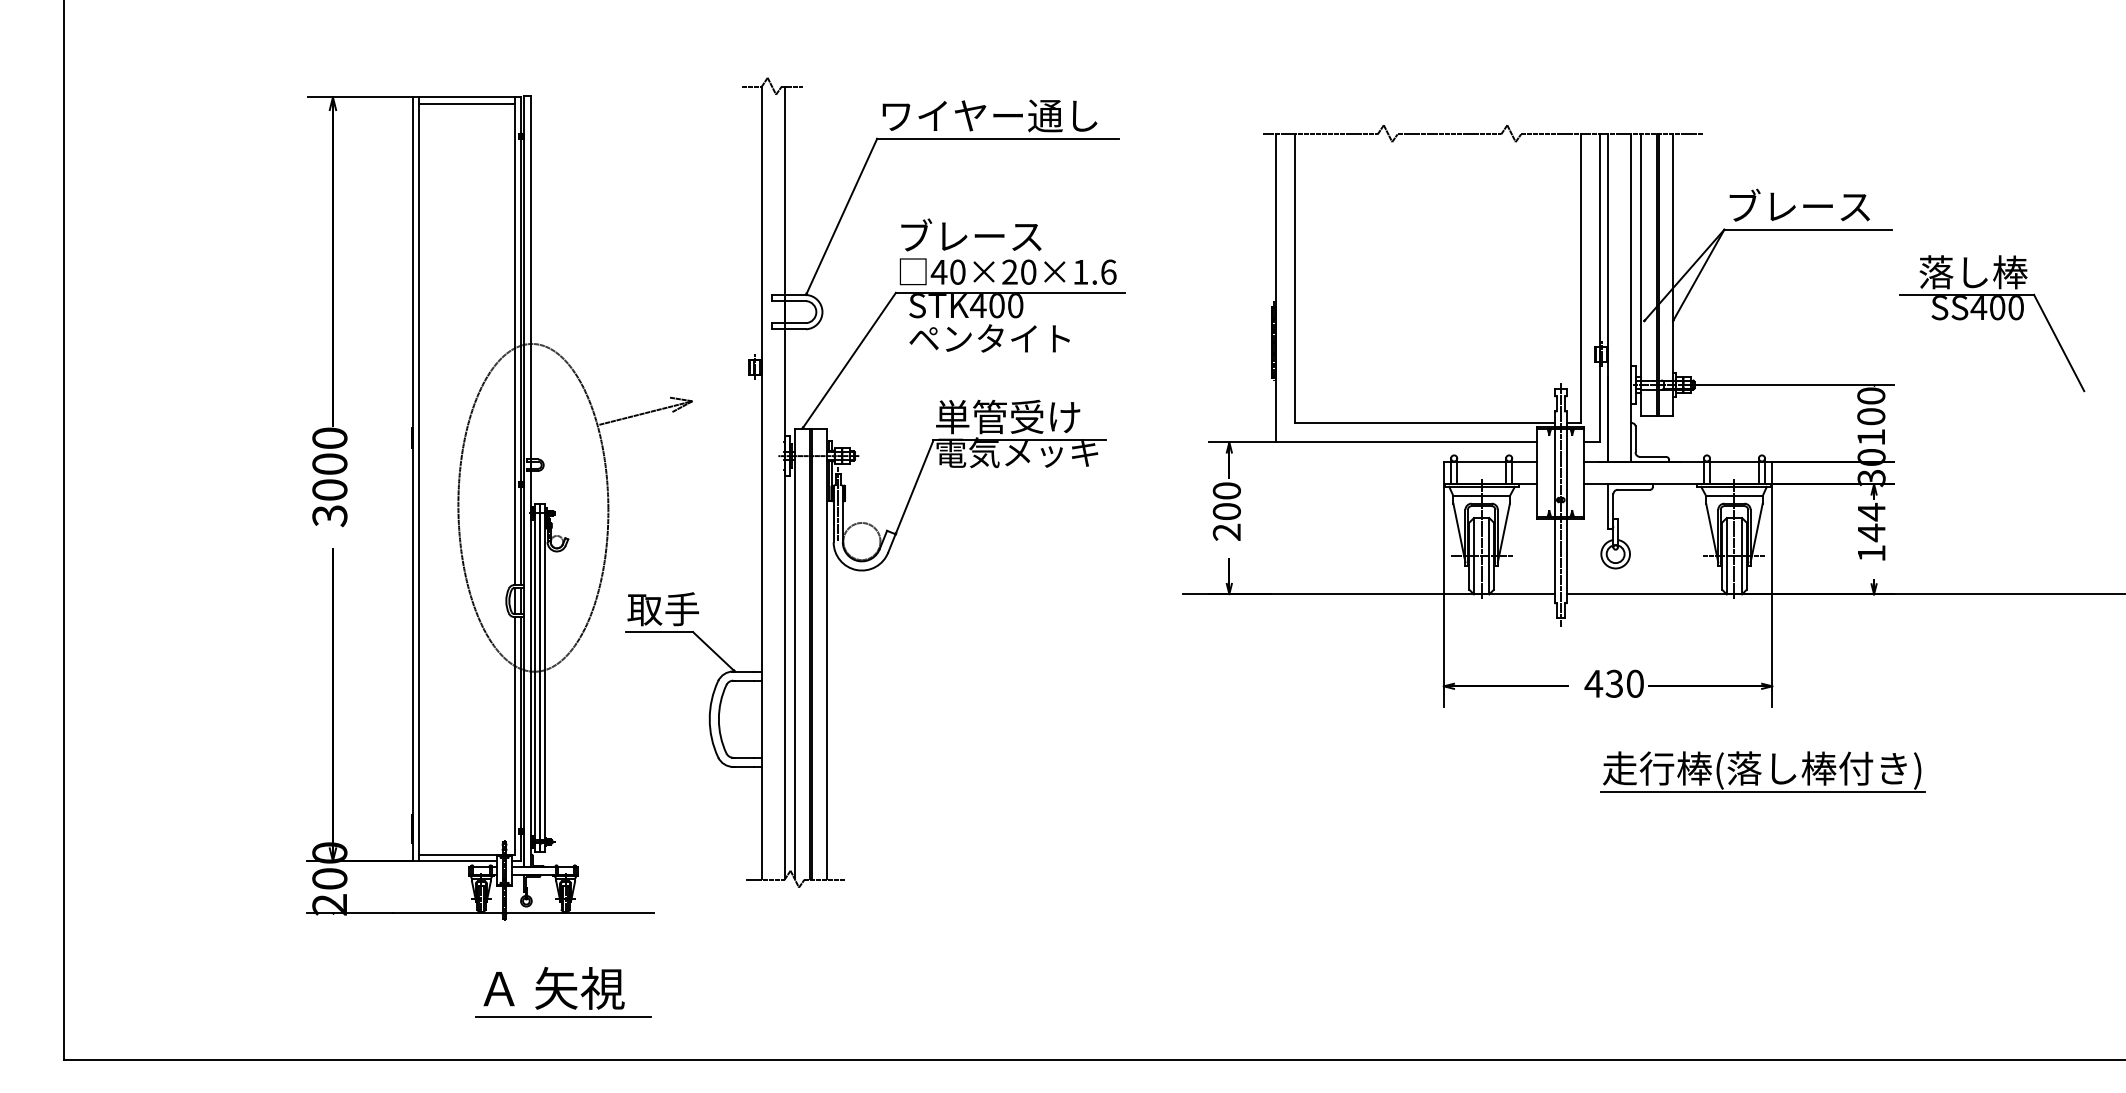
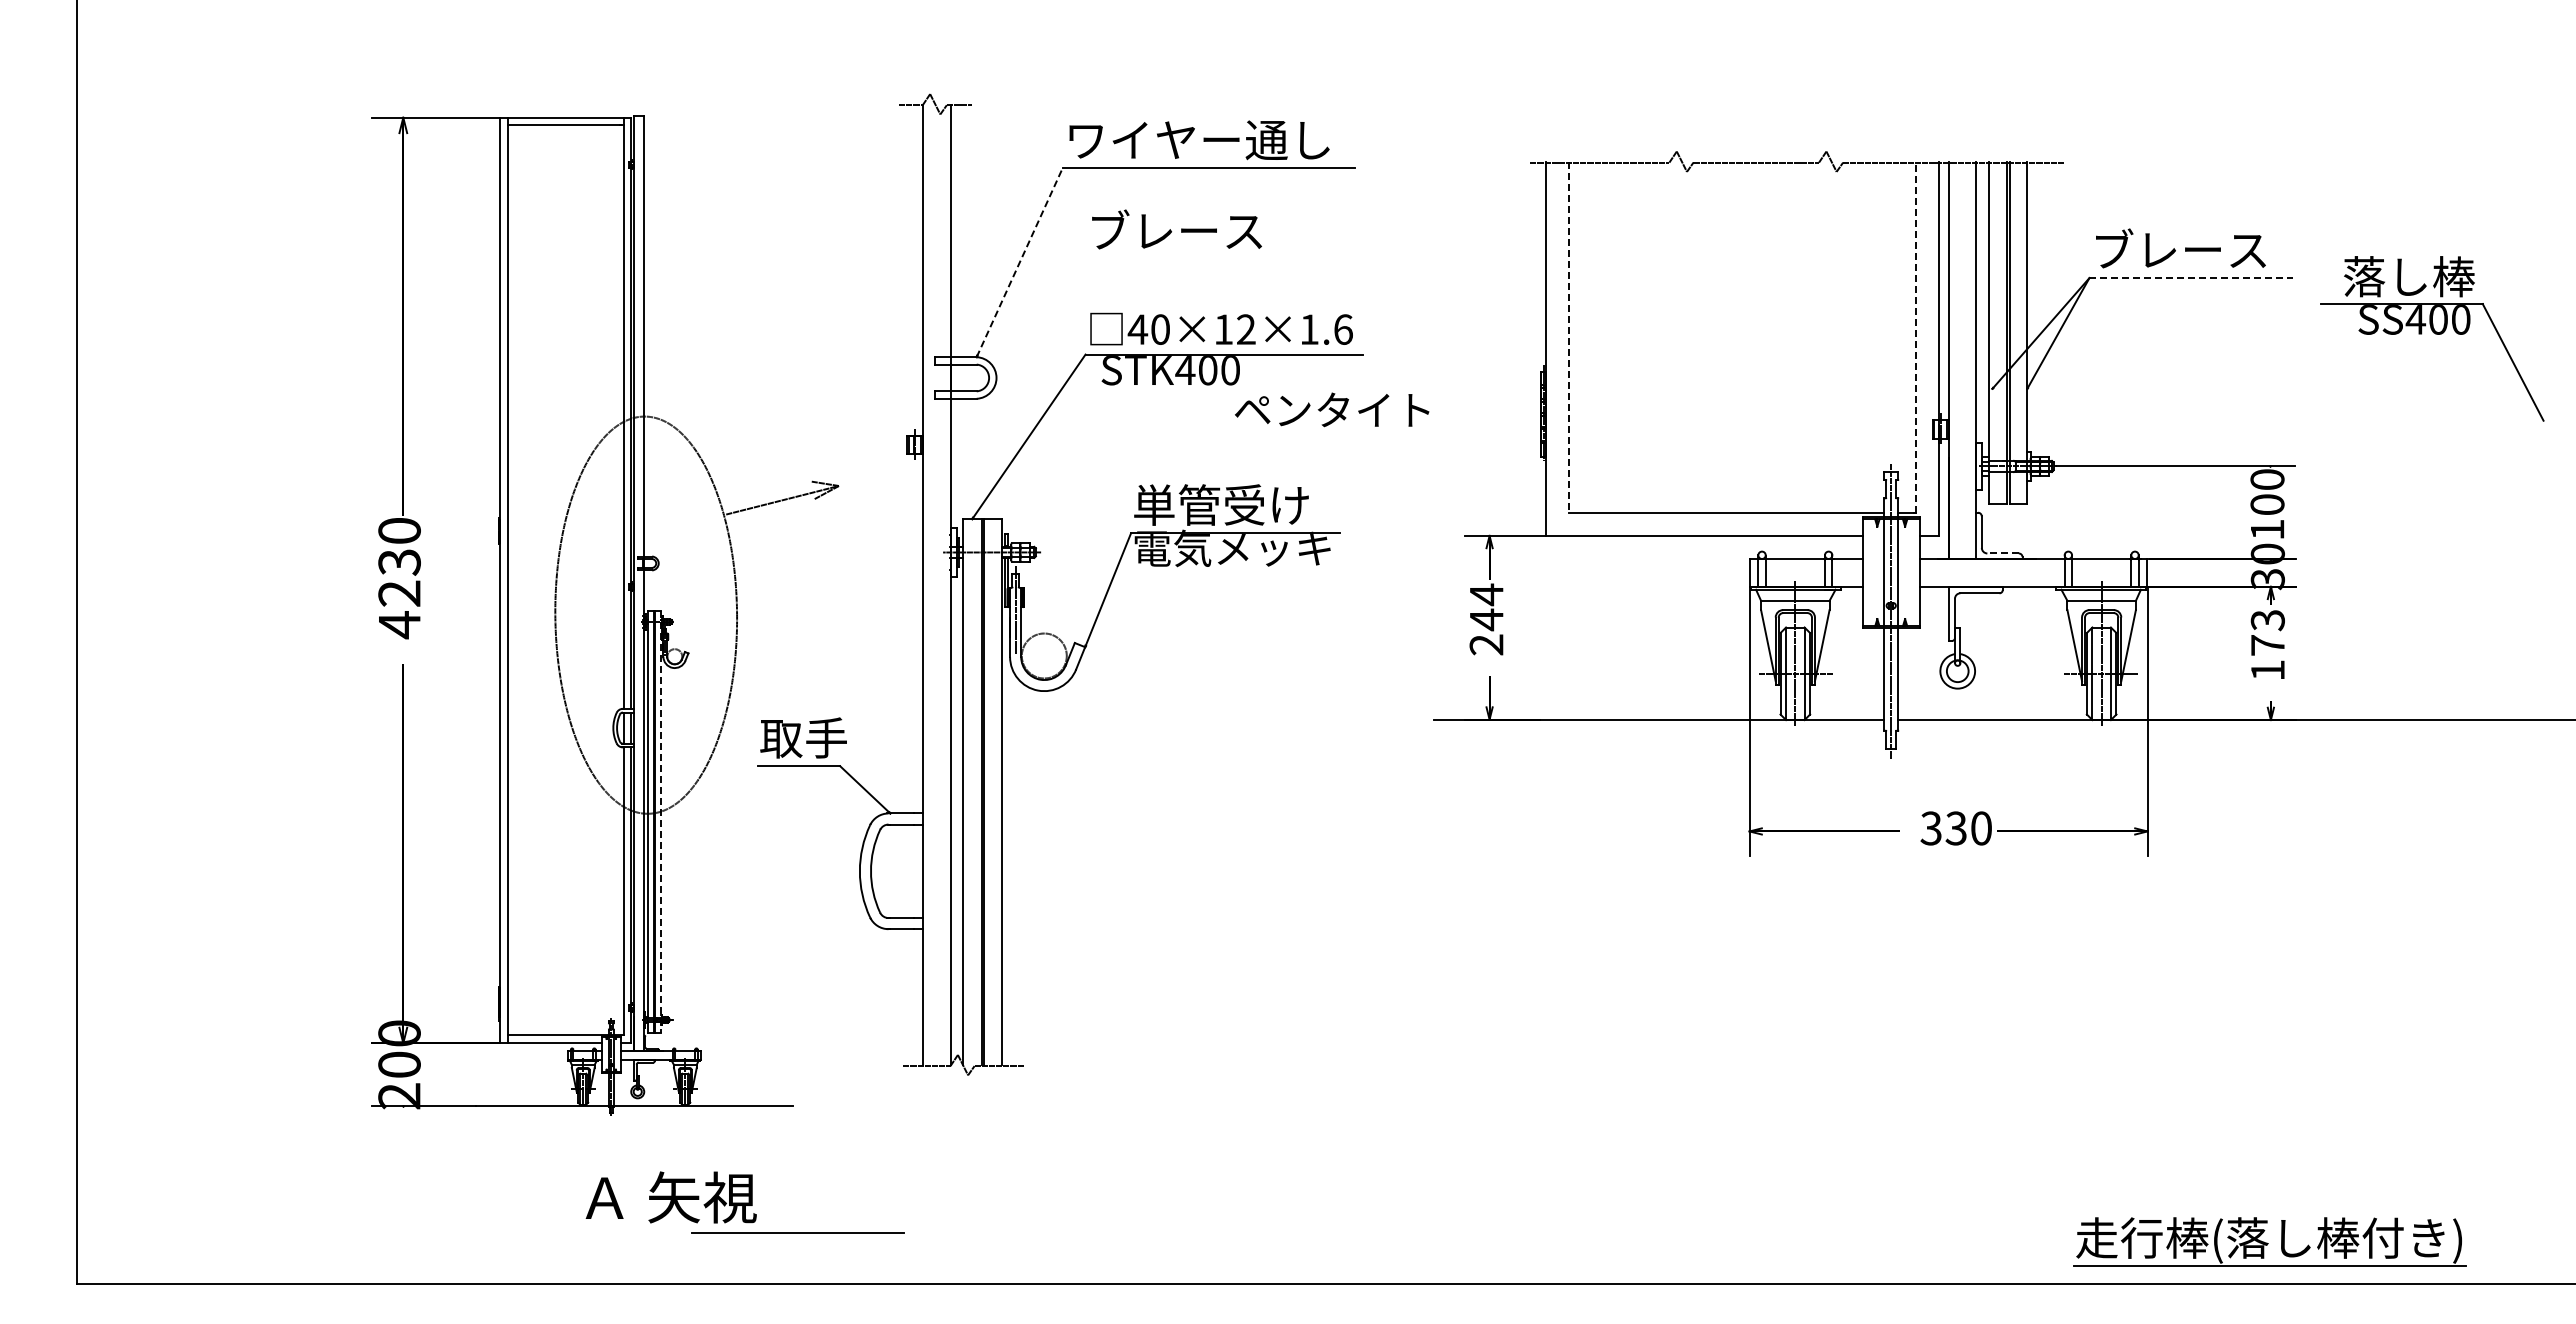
line: (841, 216) -> (1019, 262), solid -> dashed
line: (1808, 230) -> (2191, 278), solid -> dashed
text: (970, 234) -> (1176, 229), moved
text: (1018, 272) -> (1234, 329), 40×20×1.6 -> 40×12×1.6
line: (1295, 278) -> (1569, 337), solid -> dashed
line: (1581, 278) -> (1916, 337), solid -> dashed
part: (1992, 323) -> (2432, 338), moved
text: (989, 338) -> (1332, 409), moved
line: (1653, 456) -> (2003, 553), solid -> dashed
text: (329, 490) -> (399, 594), 3000 -> 4230
text: (1226, 501) -> (1486, 607), 200 -> 244
text: (1871, 522) -> (2267, 632), 144 -> 173
line: (545, 678) -> (660, 821), solid -> dashed
text: (1593, 683) -> (1930, 828), 430 -> 330
part: (1762, 771) -> (2269, 1241), moved
line: (562, 1017) -> (797, 1232), moved

